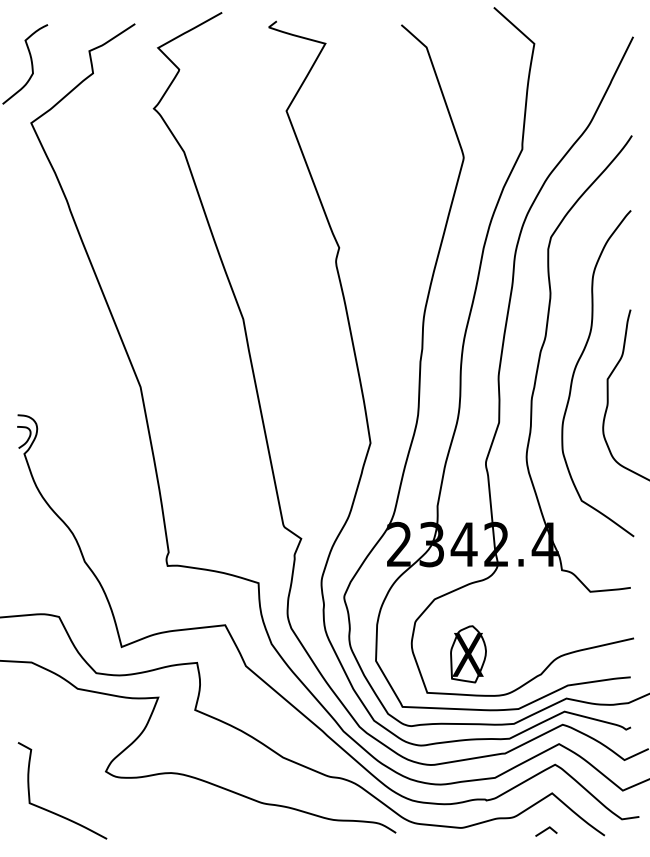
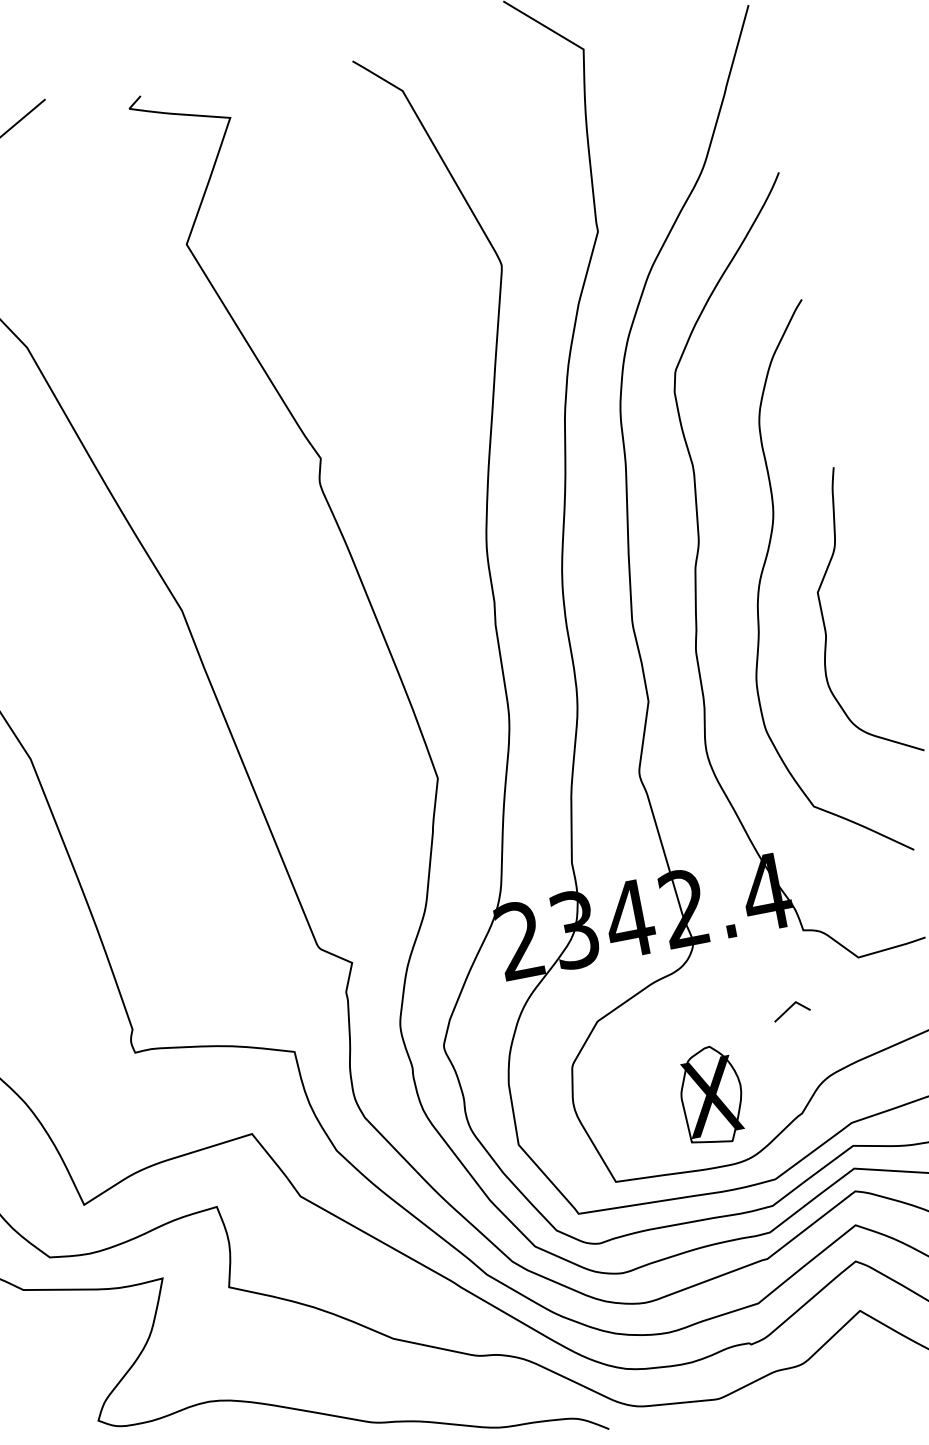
part: (468, 654) -> (711, 1096), moved
line: (546, 830) -> (791, 1008), moved

